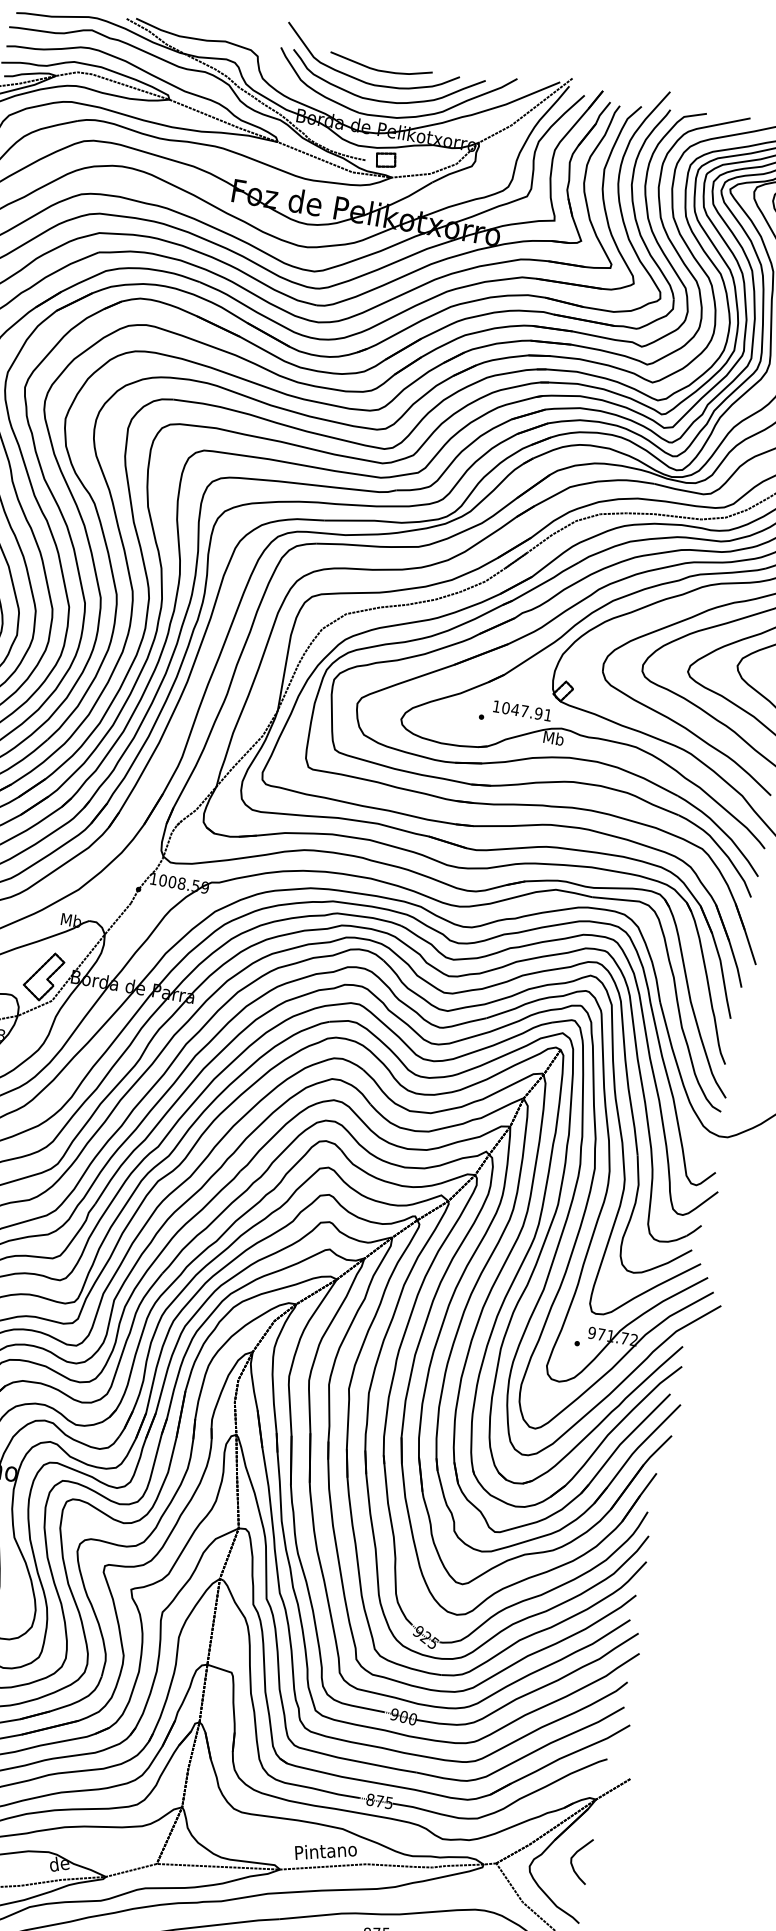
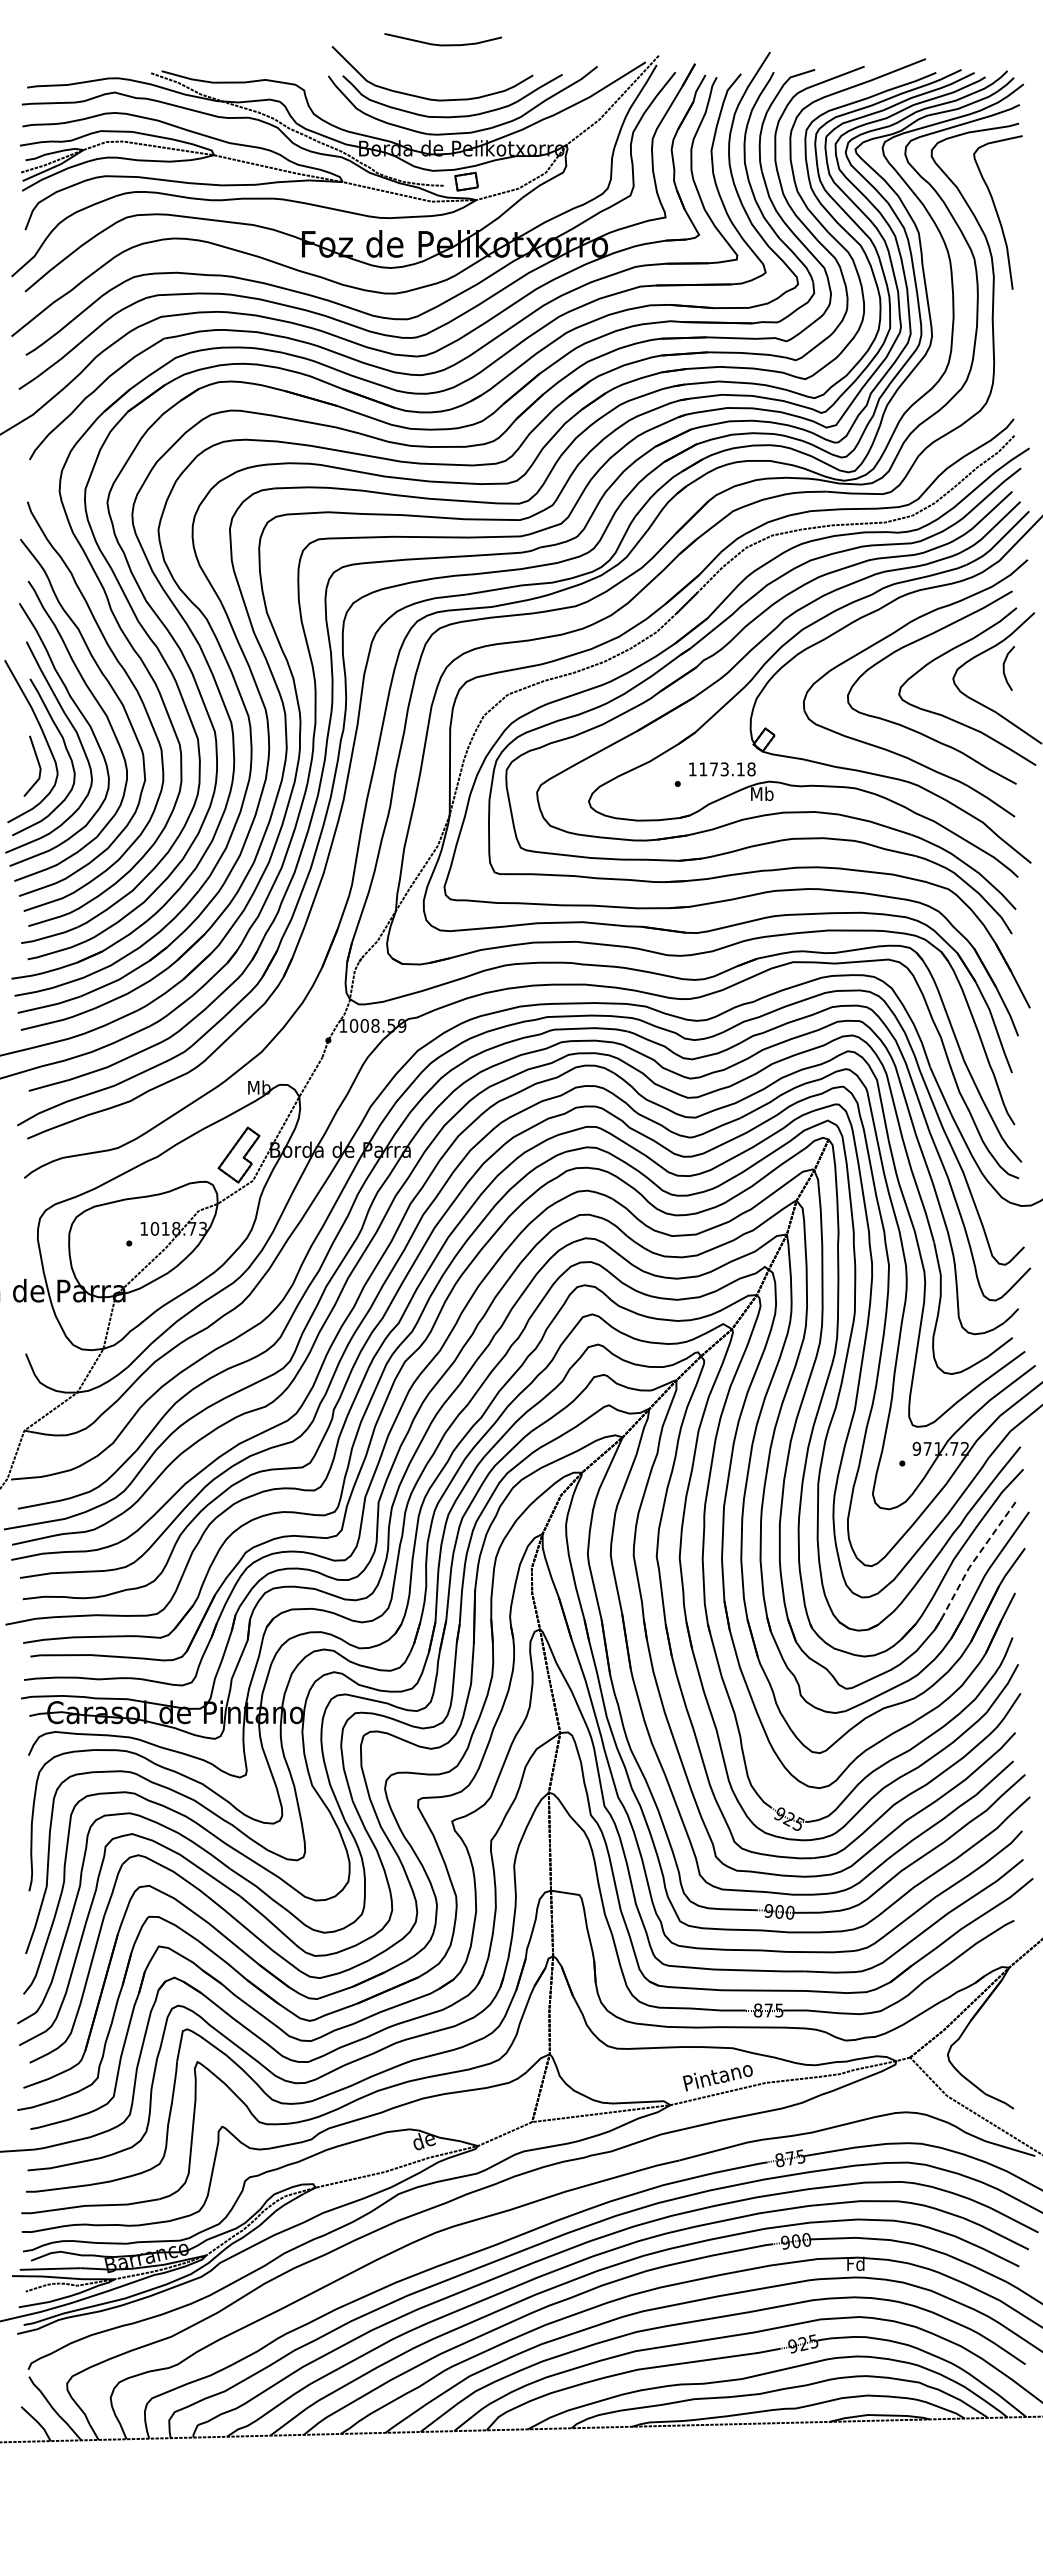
curve: (379, 69) -> (442, 44), moved
text: (527, 711) -> (727, 769), 1047.91 -> 1173.18
line: (621, 1442) -> (970, 1565), solid -> dashed
curve: (574, 1856) -> (995, 2035), removed

